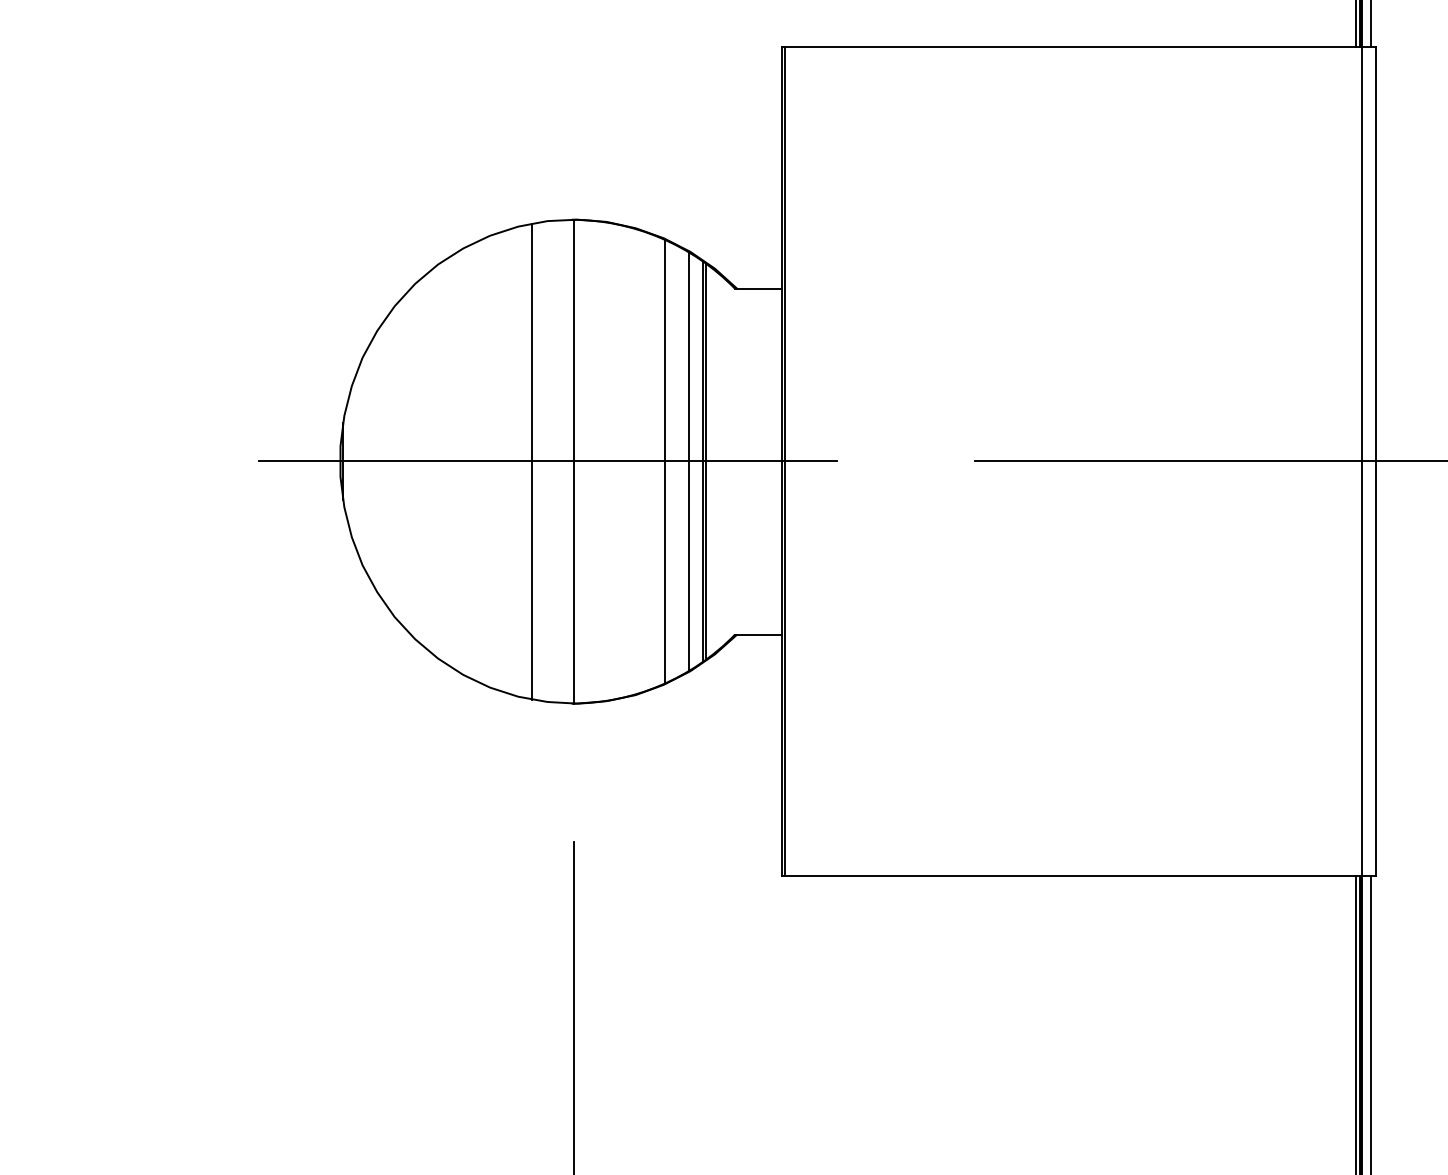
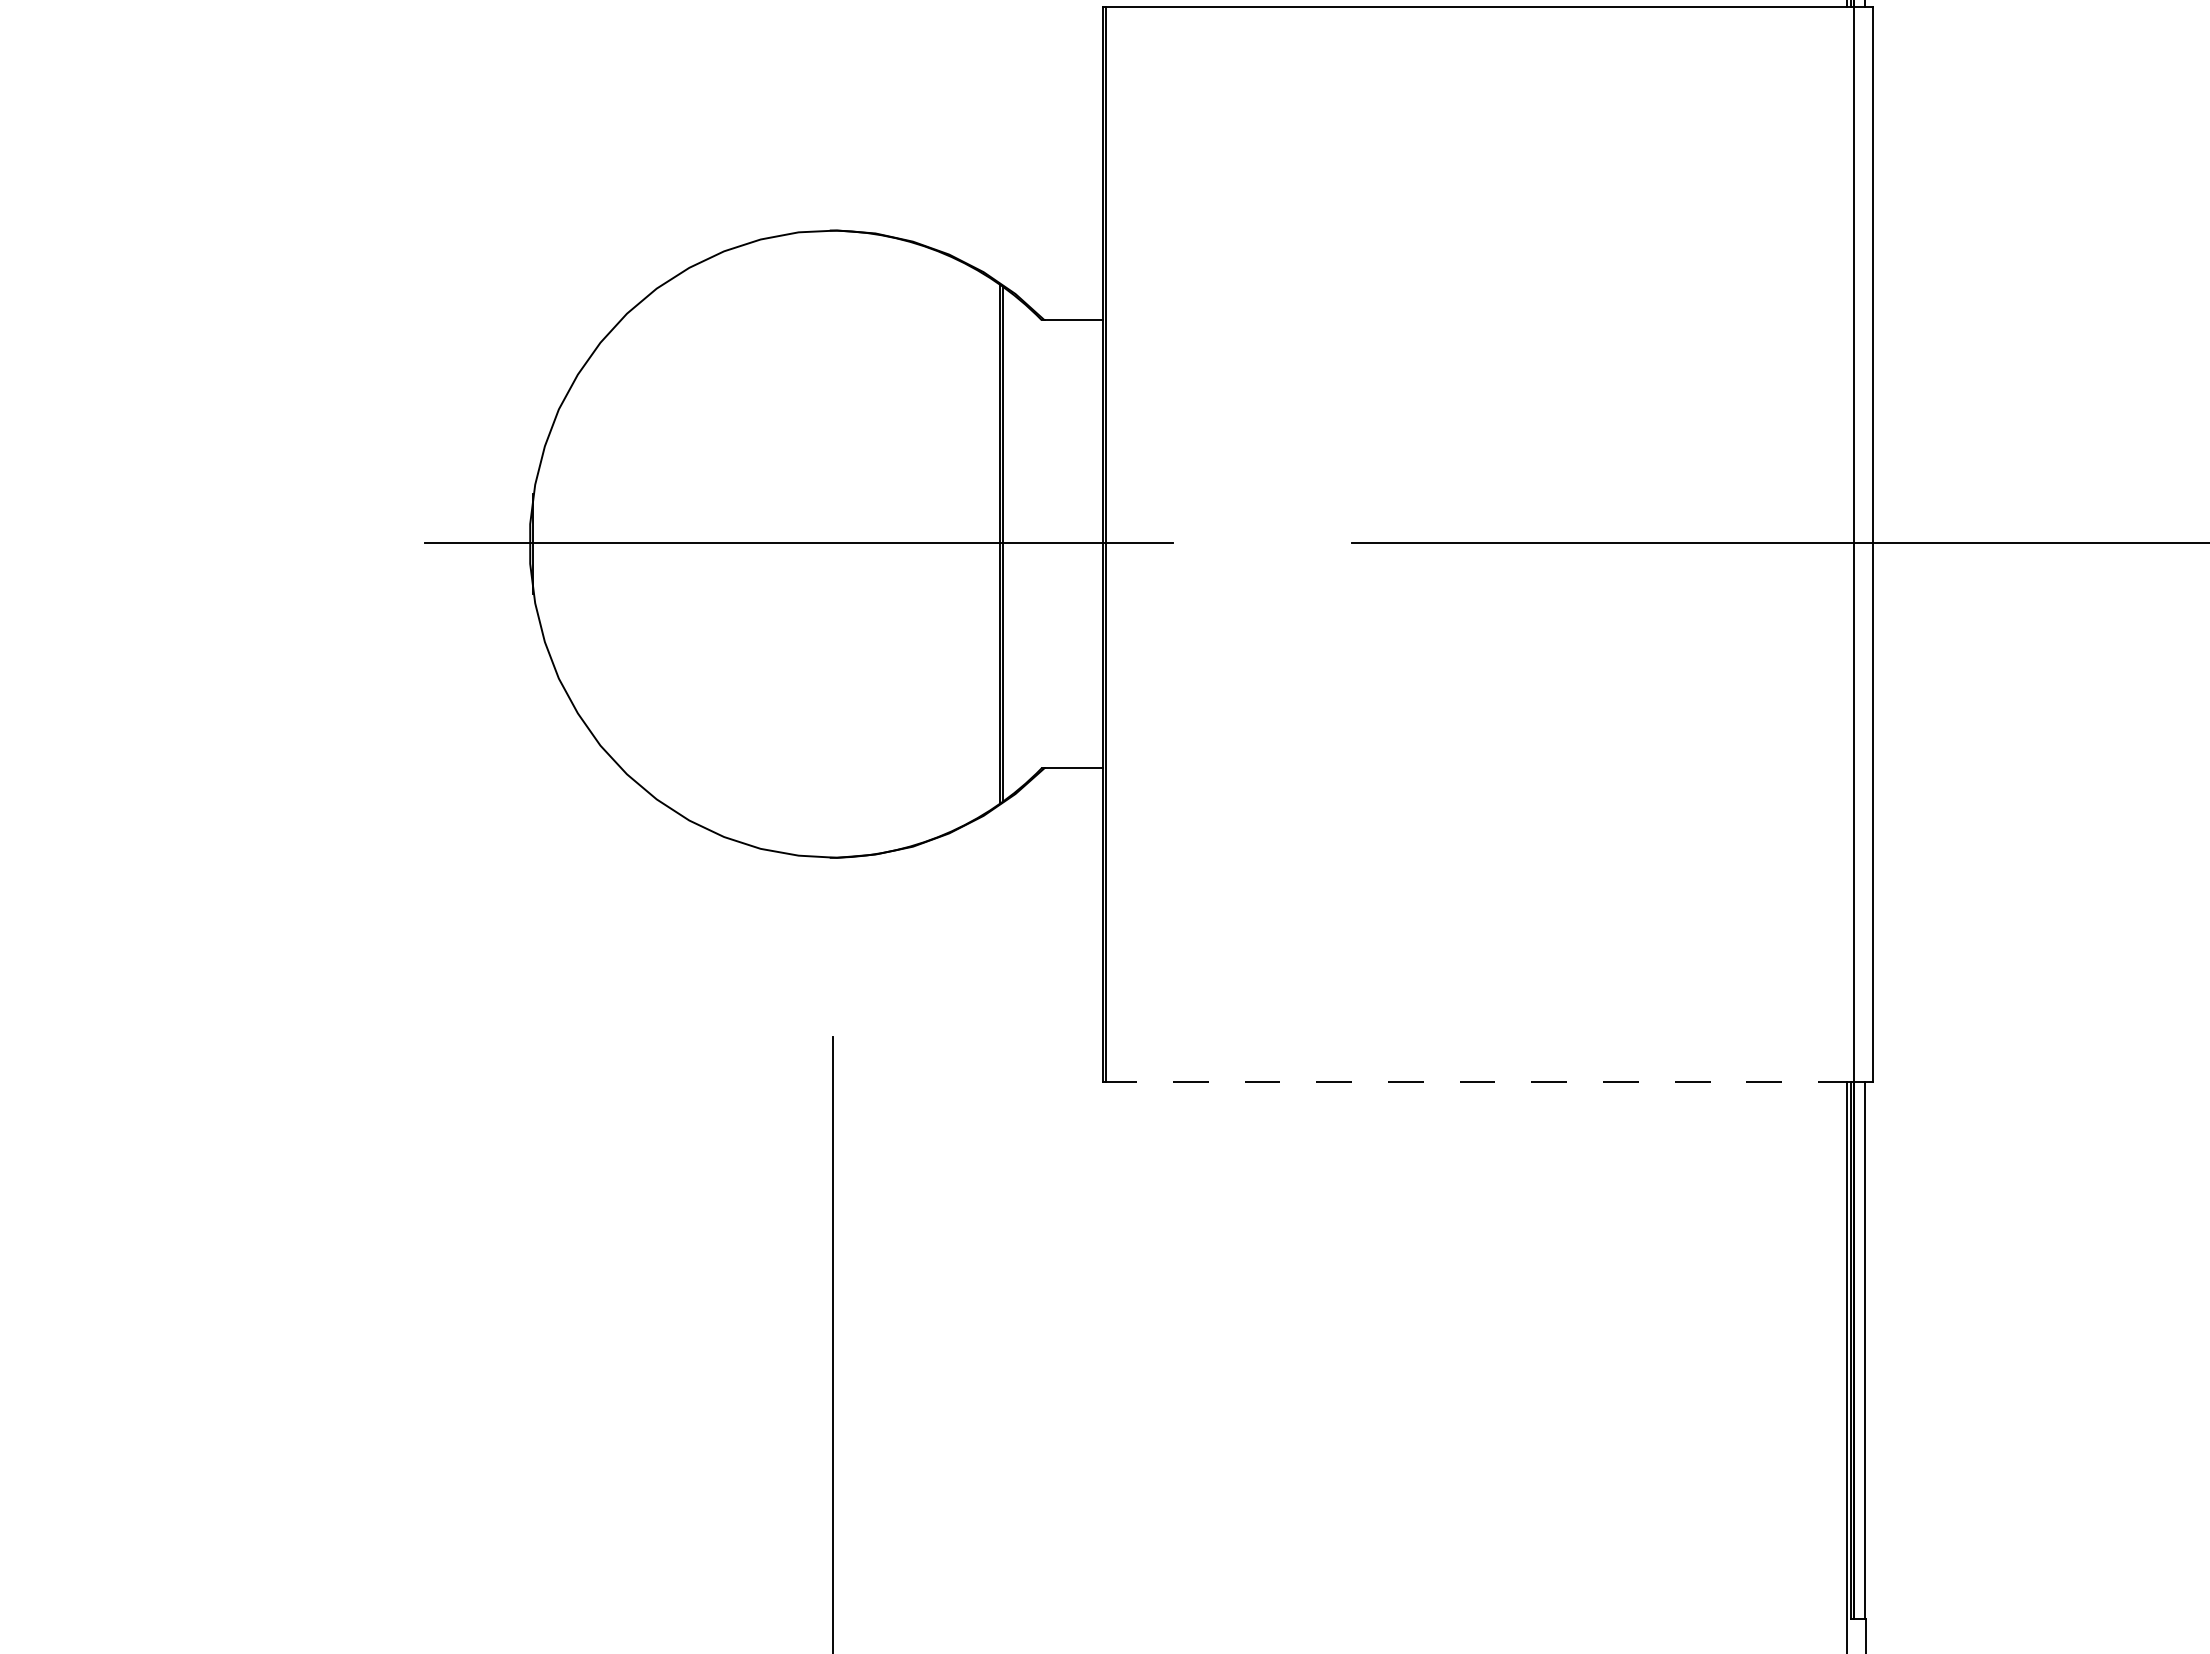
line: (532, 461) -> (778, 543), removed
line: (573, 461) -> (832, 543), removed
line: (664, 461) -> (950, 543), removed
line: (688, 461) -> (981, 543), removed
line: (1072, 876) -> (1479, 1081), solid -> dashed

